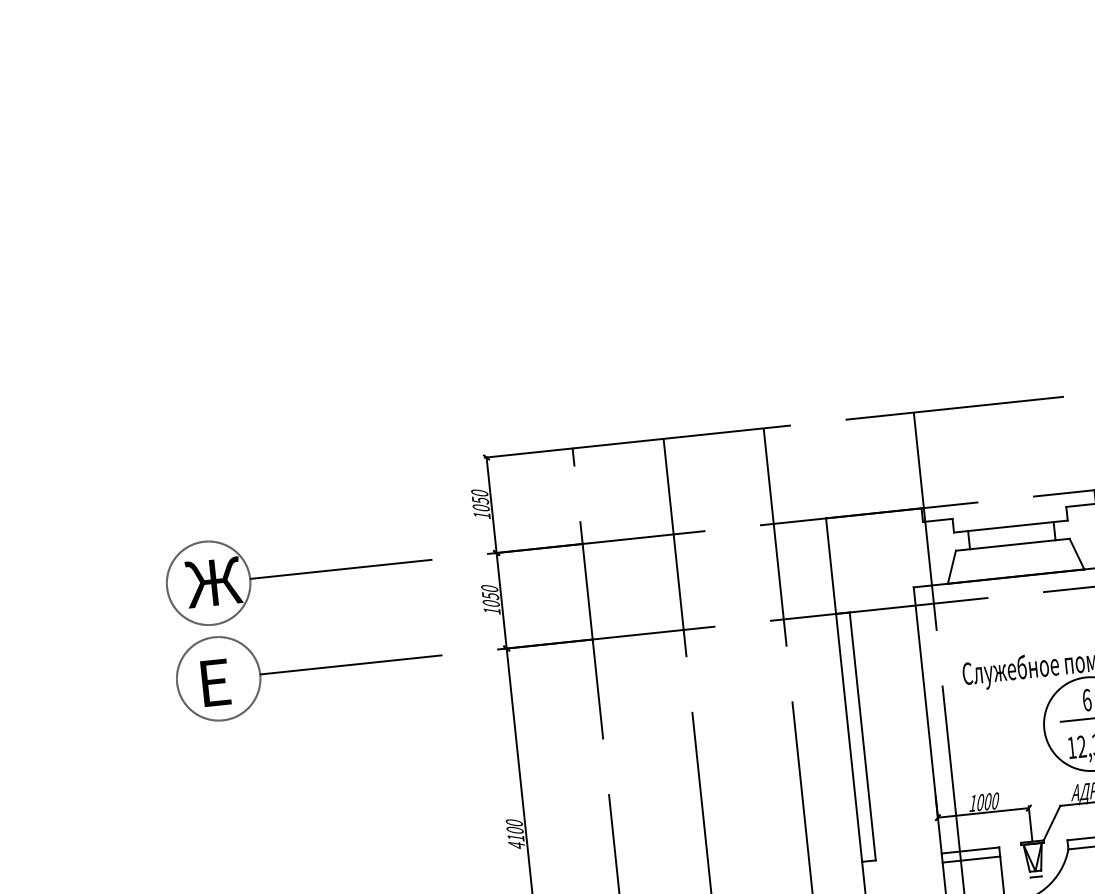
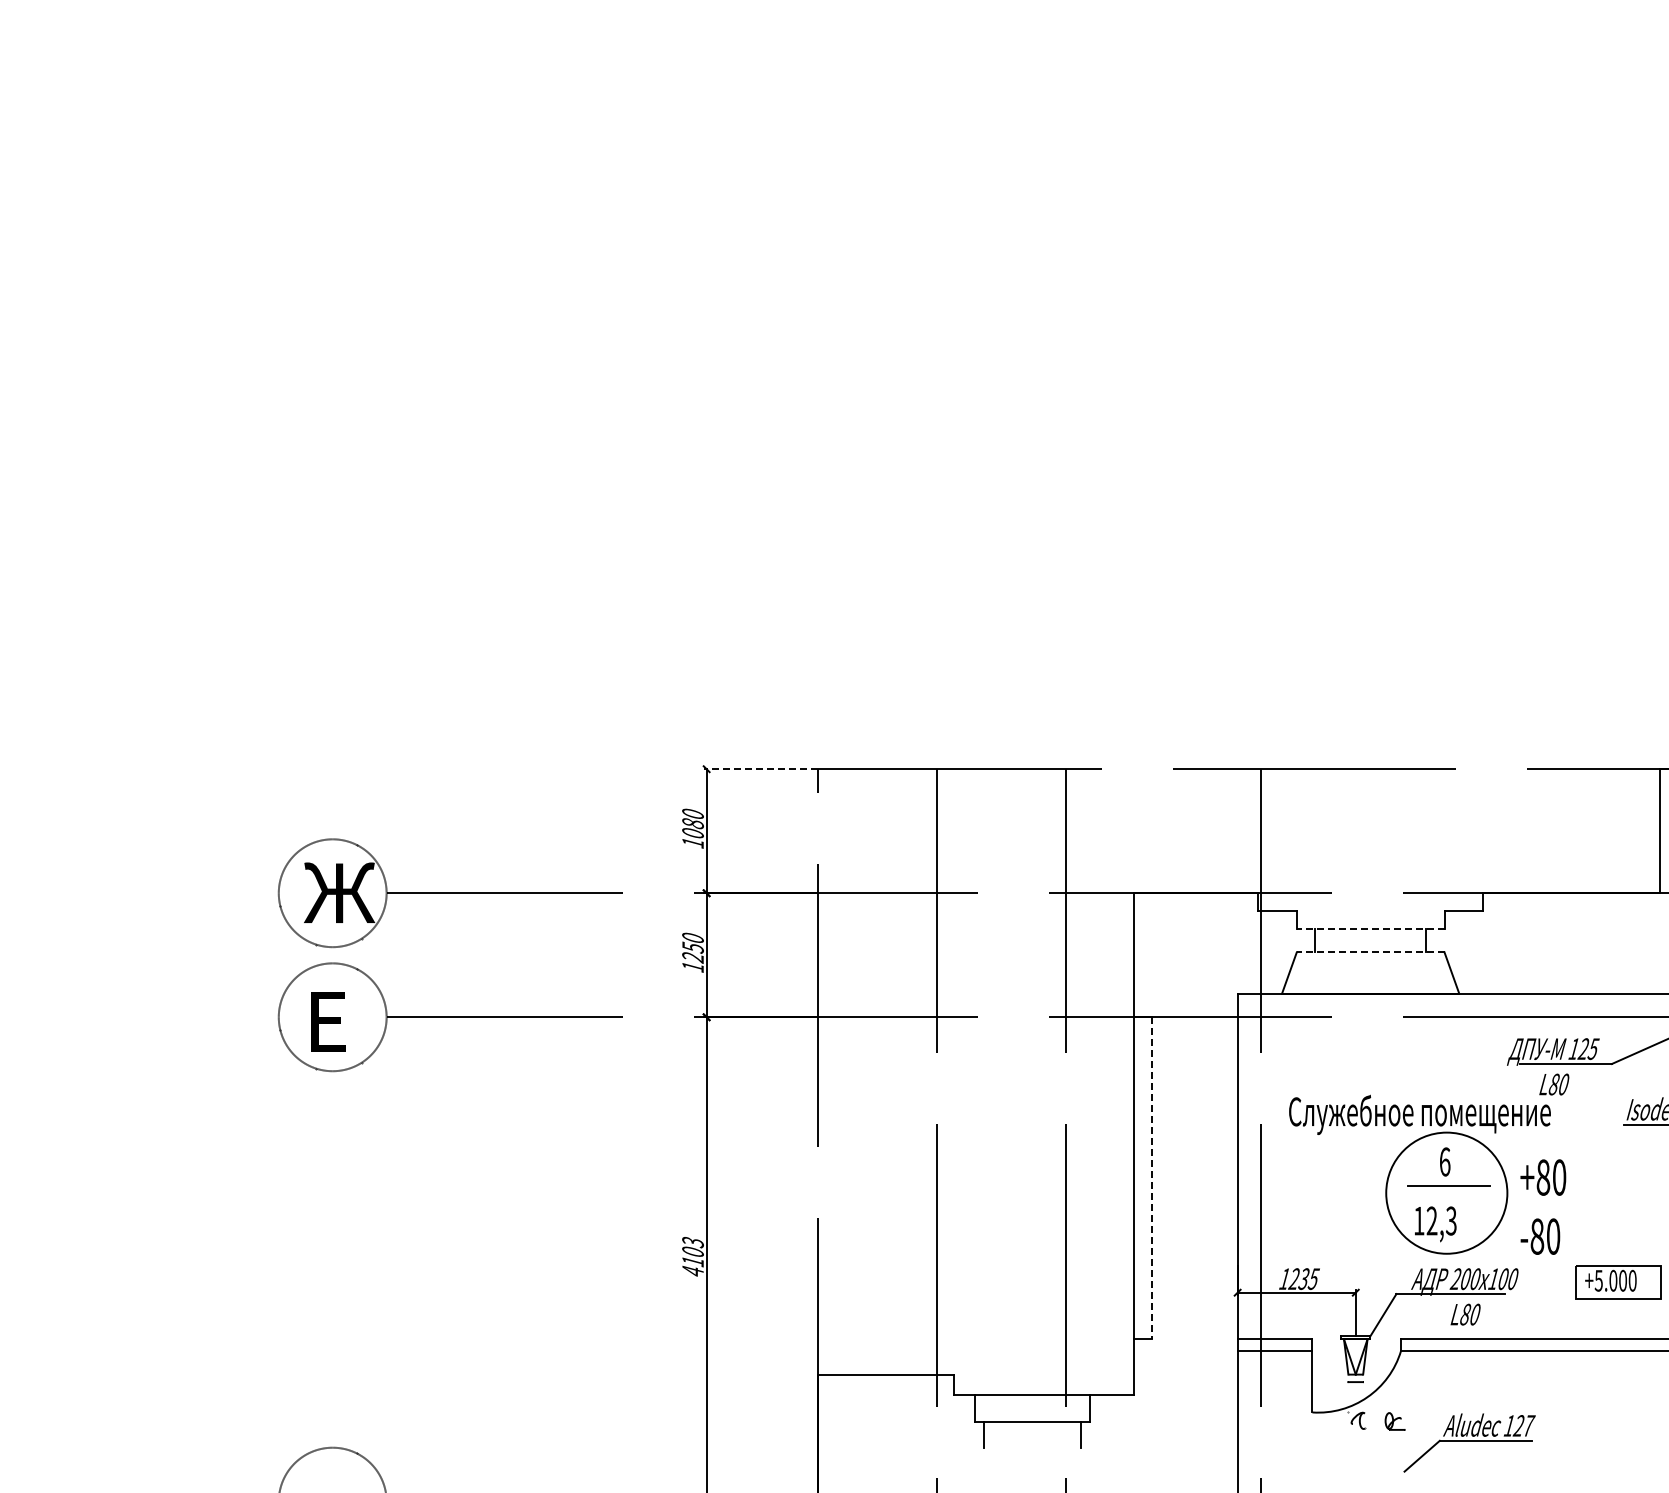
line: (528, 453) -> (760, 769), solid -> dashed
text: (480, 500) -> (692, 823), 1050 -> 1080
line: (1010, 526) -> (1370, 928), solid -> dashed
line: (1012, 544) -> (1370, 952), solid -> dashed
text: (490, 603) -> (692, 957), 1050 -> 1250
line: (863, 736) -> (1152, 1178), solid -> dashed
text: (987, 801) -> (1303, 1278), 1000 -> 1235
text: (513, 823) -> (692, 1242), 4100 -> 4103

